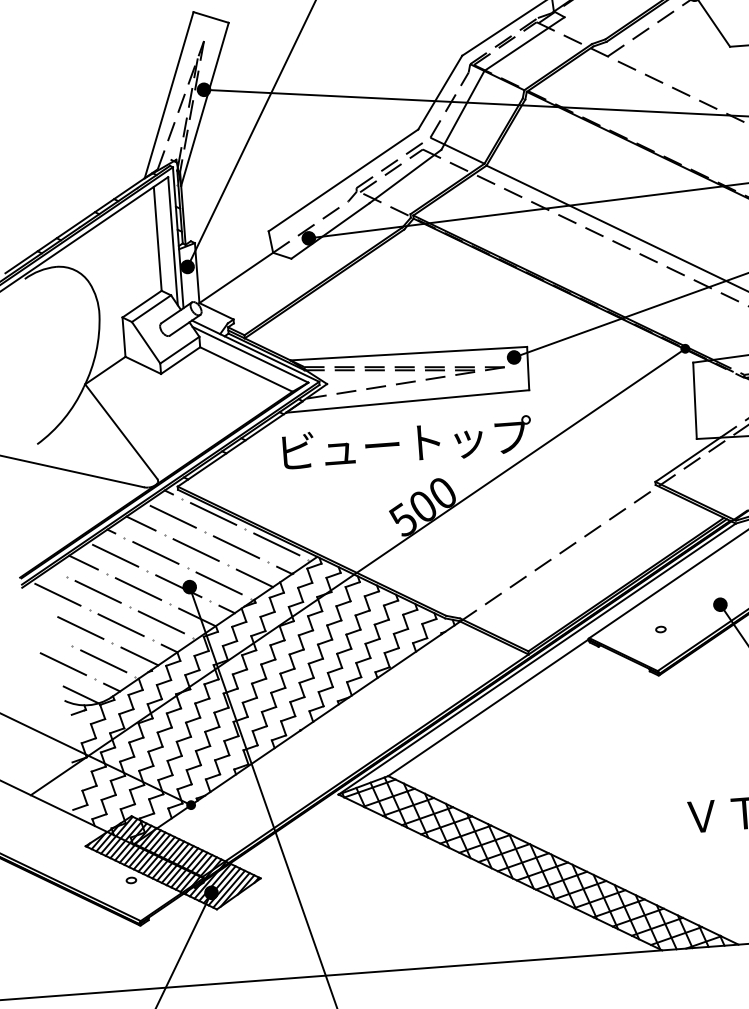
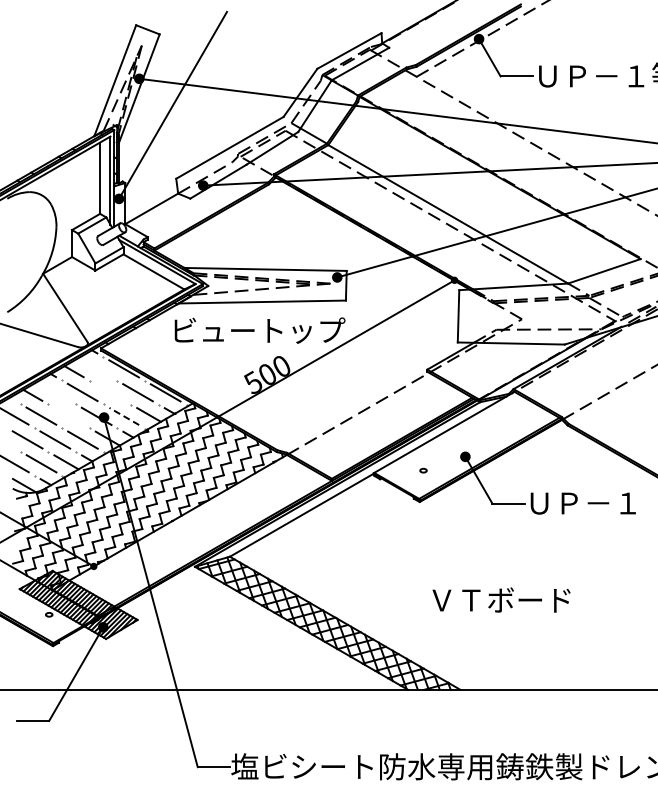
line: (173, 516) -> (96, 368), removed
line: (196, 549) -> (110, 392), removed
line: (114, 554) -> (54, 391), removed
line: (217, 583) -> (123, 416), solid -> dashed
line: (137, 588) -> (68, 415), removed

